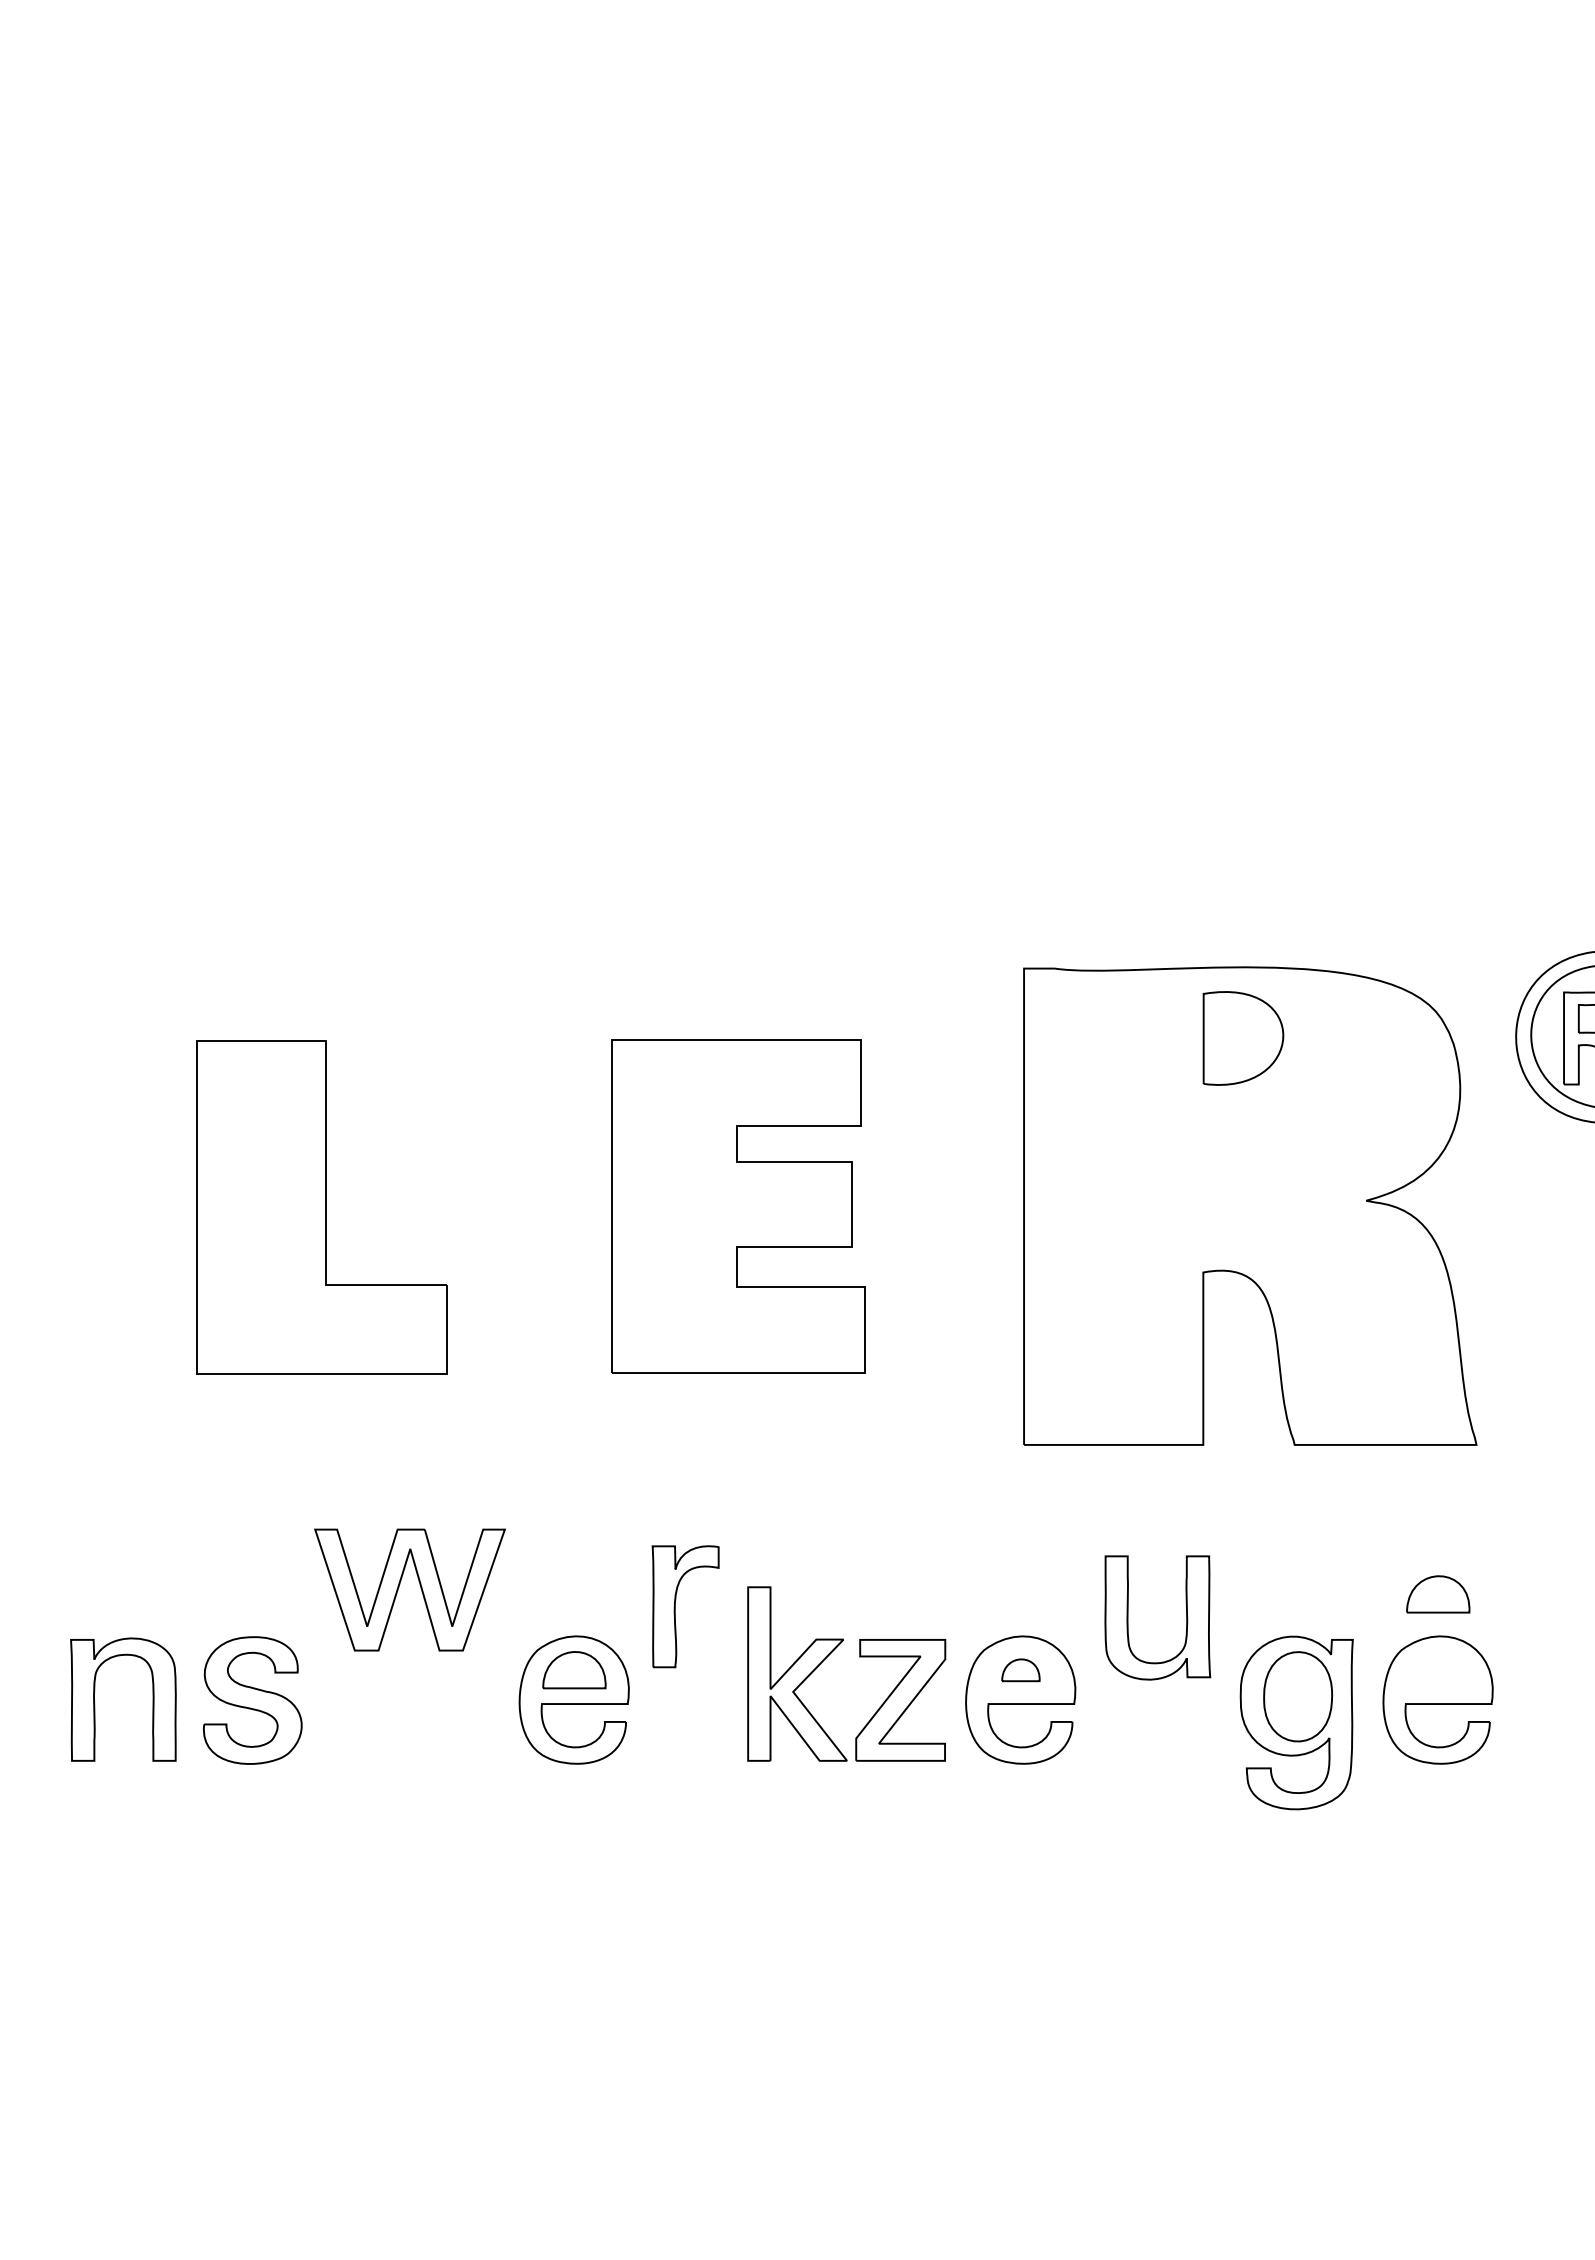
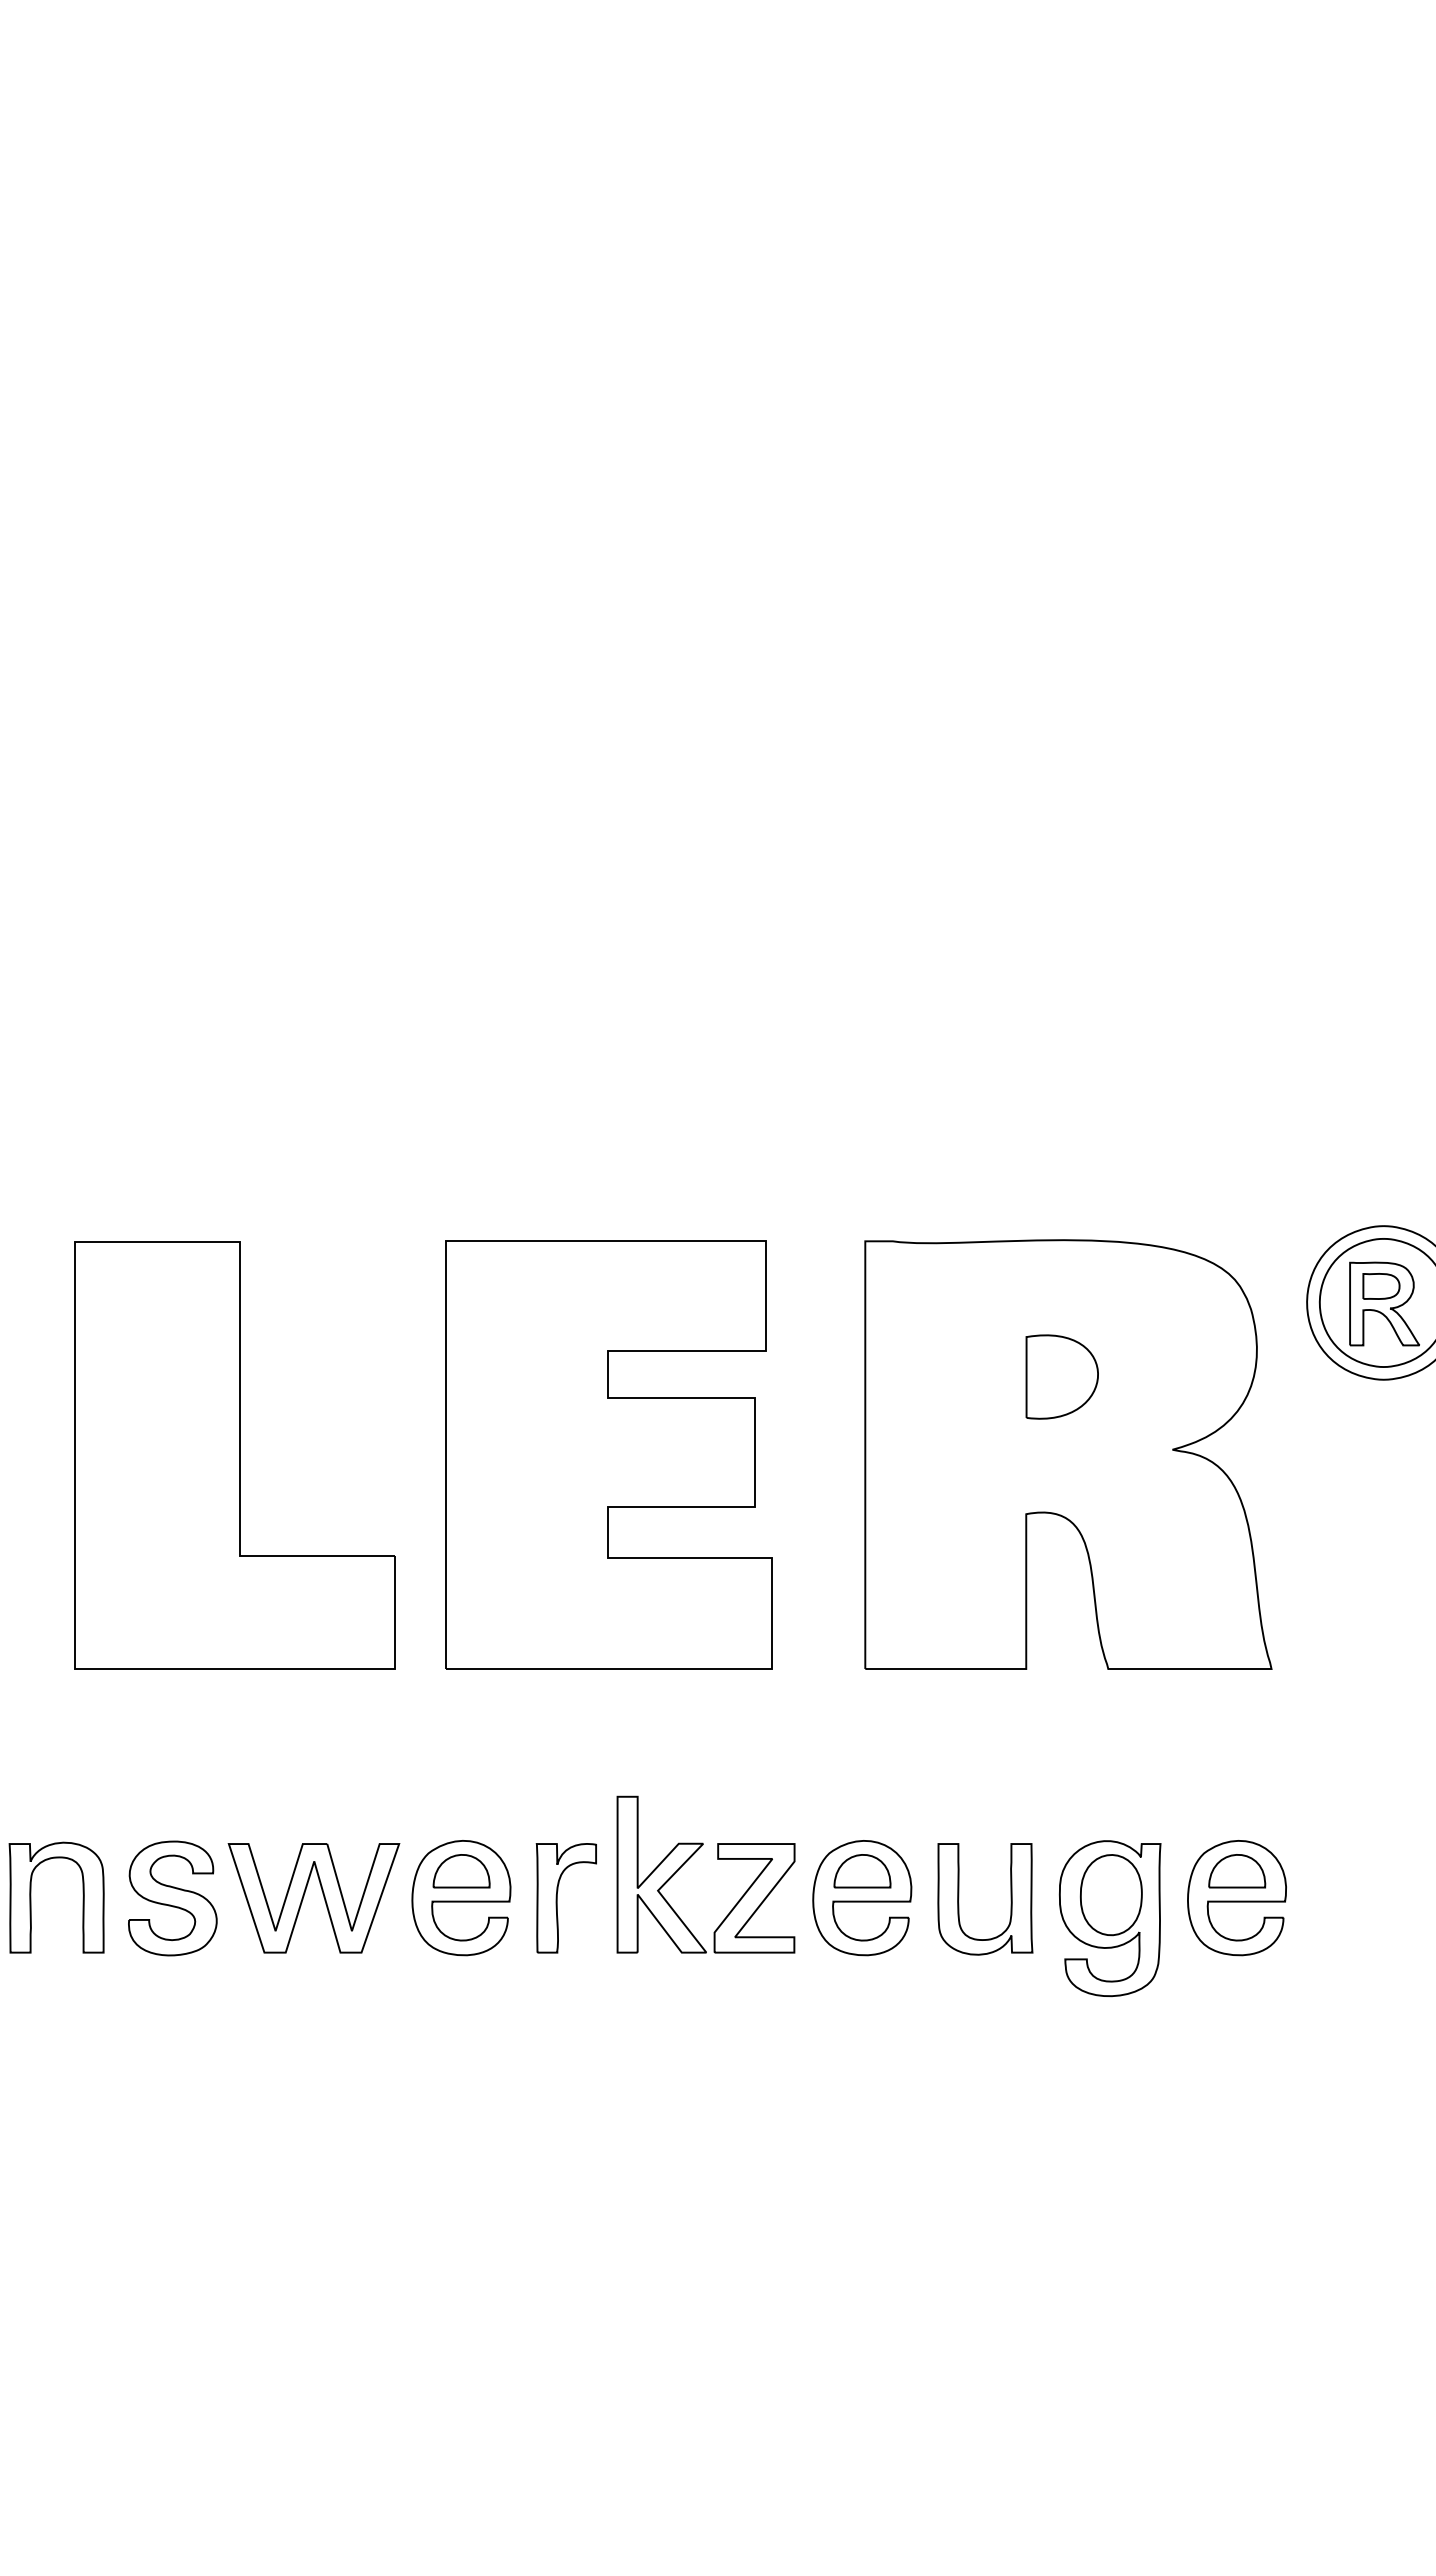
part: (1242, 1037) -> (1061, 1376), moved
part: (738, 1206) -> (608, 1454), size x1.43
part: (321, 1207) -> (234, 1455), size x1.43
part: (399, 1588) -> (304, 1896), moved
part: (1438, 1594) -> (1237, 1871), moved
part: (675, 1606) -> (557, 1898), moved
part: (1185, 1618) -> (1010, 1899), moved
part: (1020, 1670) -> (862, 1871), size x1.67

